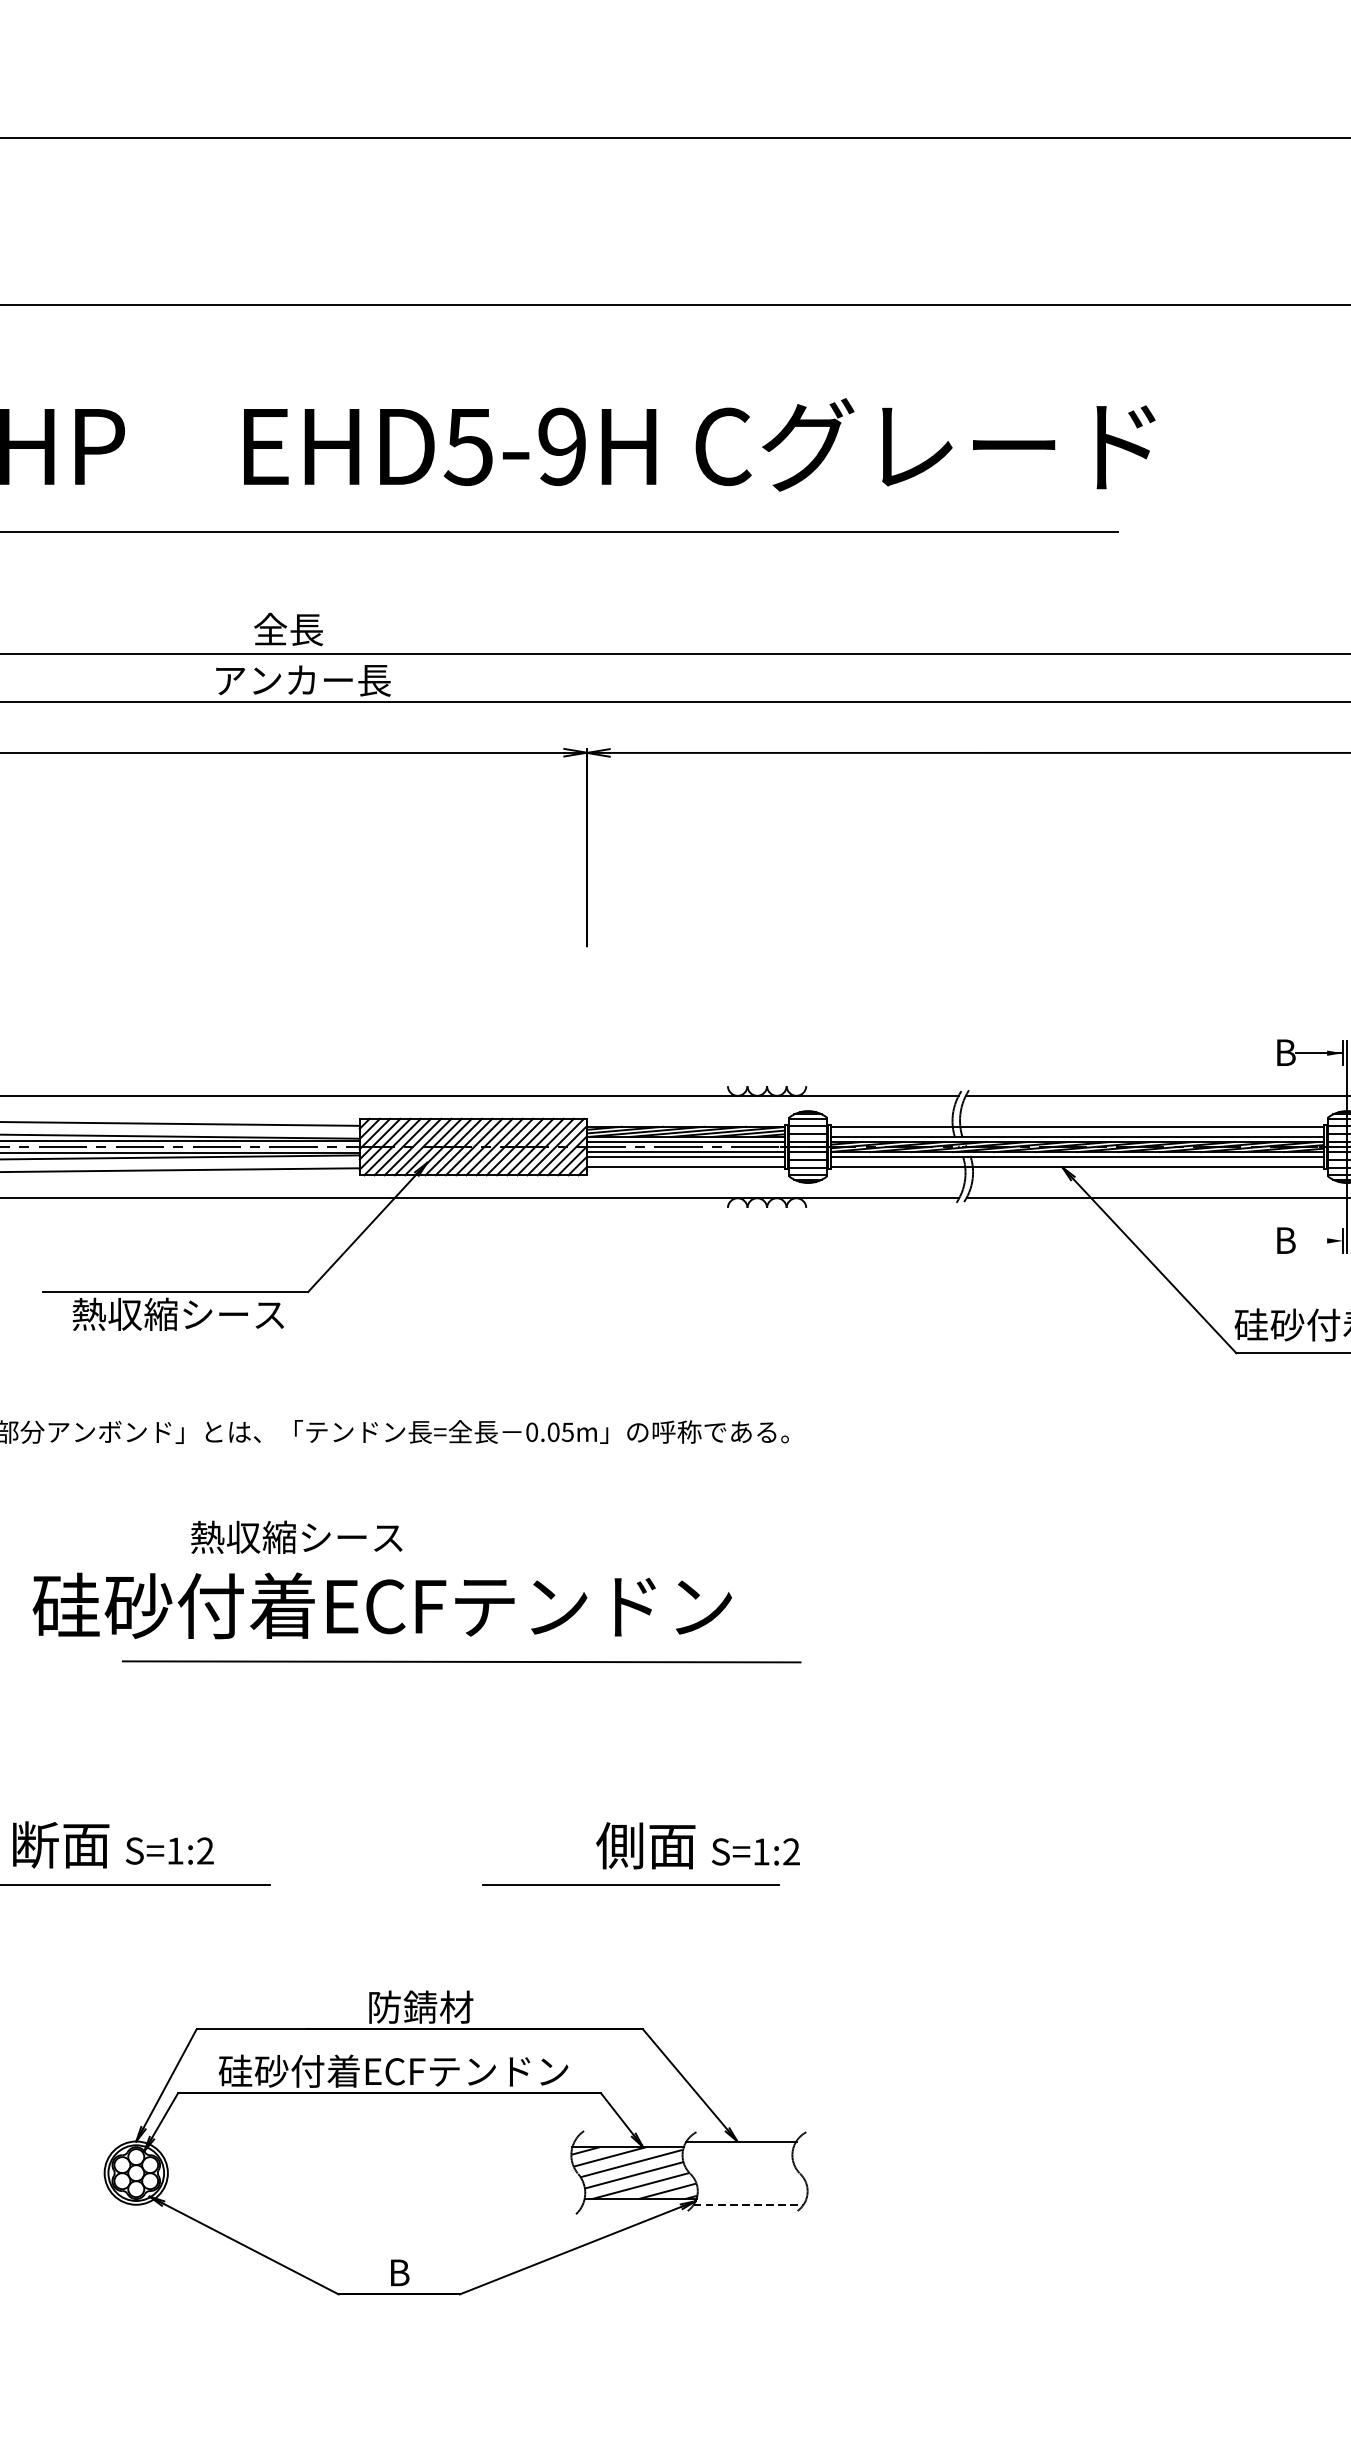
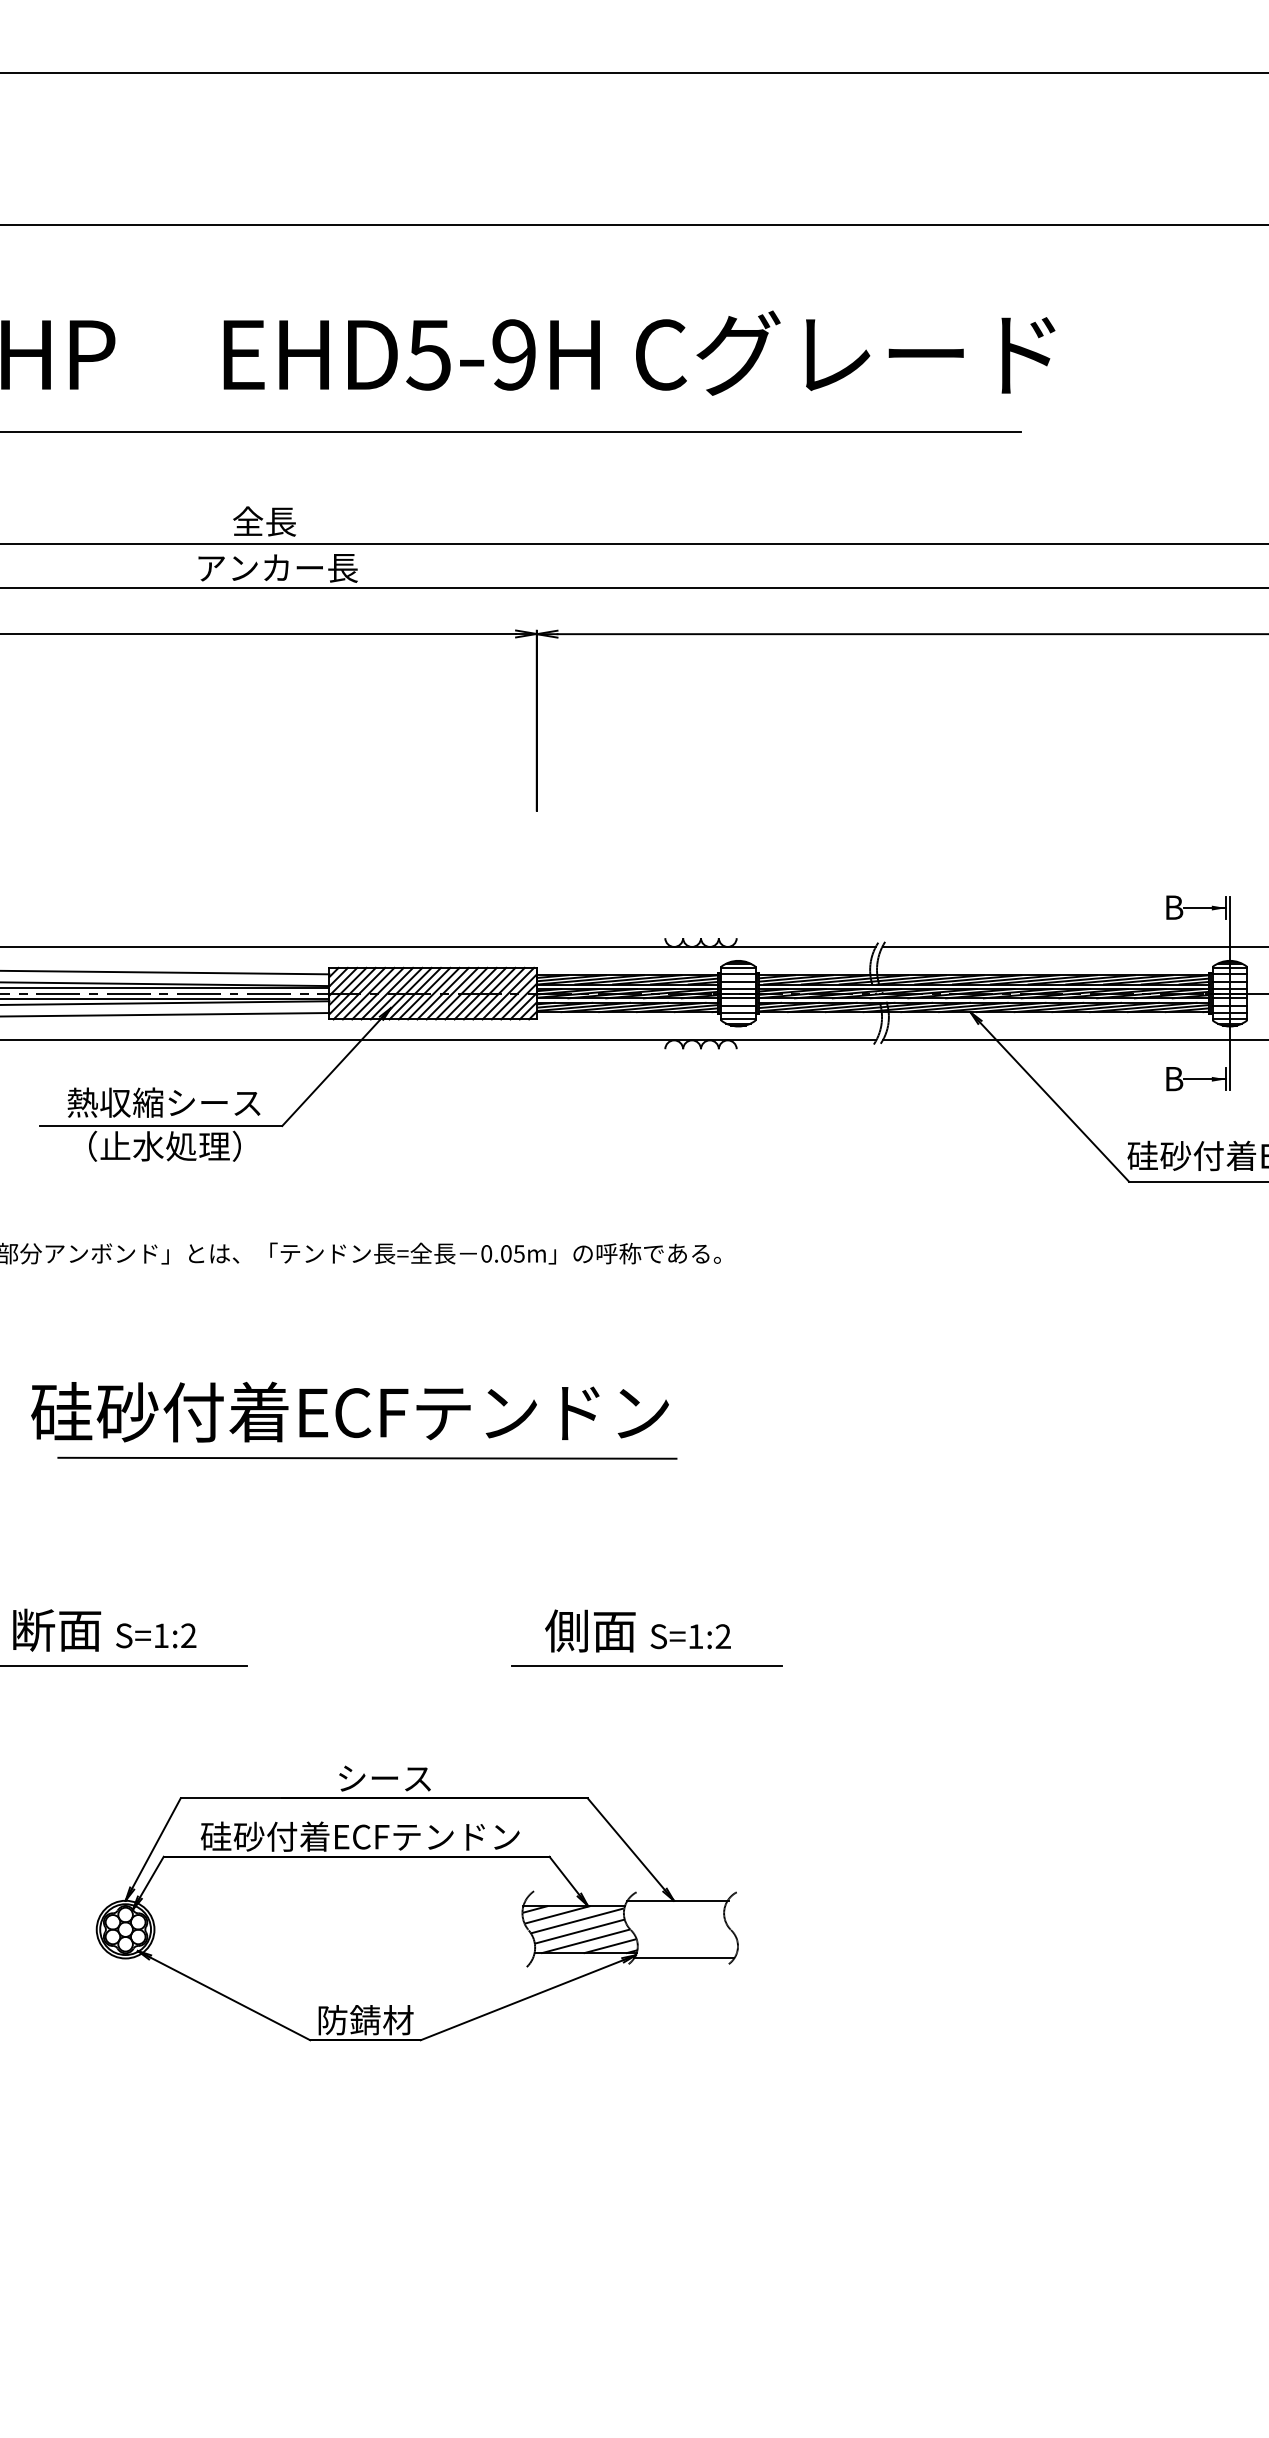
hatch: (1077, 1131) -> (984, 979), added
hatch: (685, 1146) -> (626, 993), added
hatch: (685, 1162) -> (626, 1007), added
hatch: (1077, 1162) -> (984, 1007), added
line: (1319, 1241) -> (1204, 1079), added
text: (177, 1313) -> (163, 1145), 熱収縮シース -> （止水処理）
text: (296, 1537) -> (163, 1102), moved
line: (461, 1661) -> (367, 1457), moved
line: (630, 1883) -> (646, 1665), moved
text: (421, 2007) -> (385, 1778), 防錆材 -> シース
line: (747, 2204) -> (683, 1958), dashed -> solid
text: (399, 2272) -> (365, 2020), B -> 防錆材

